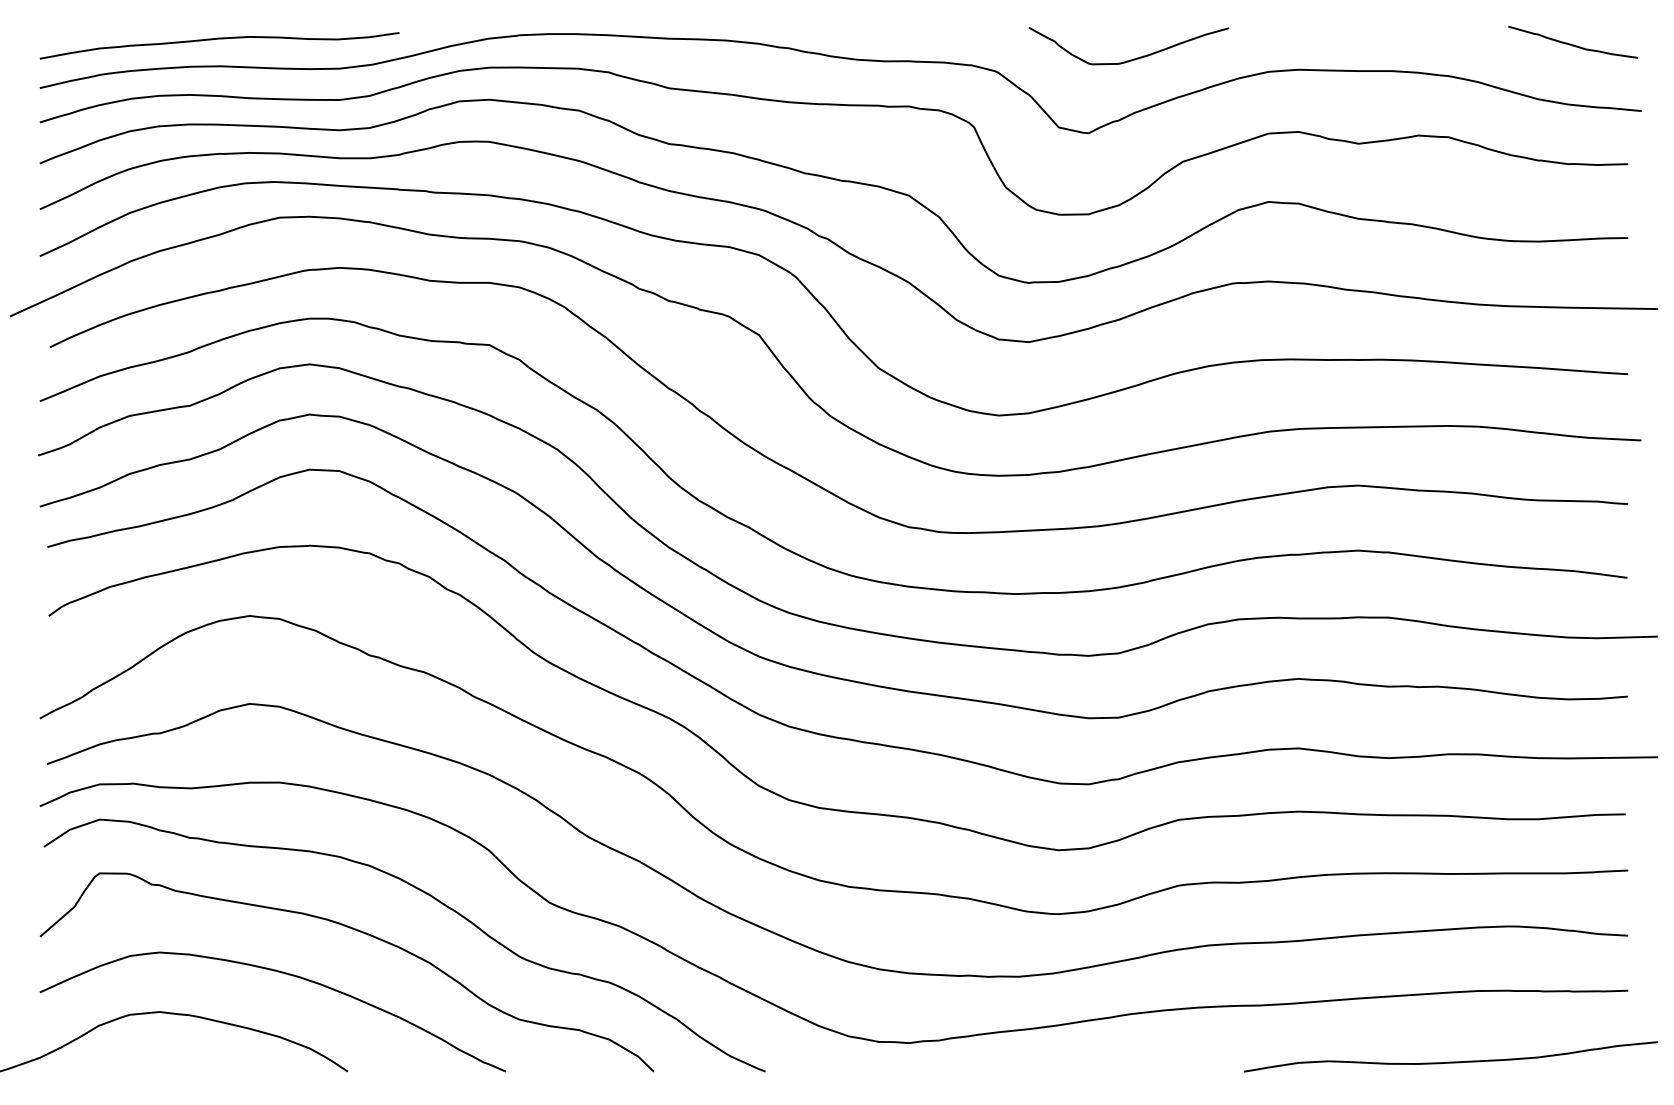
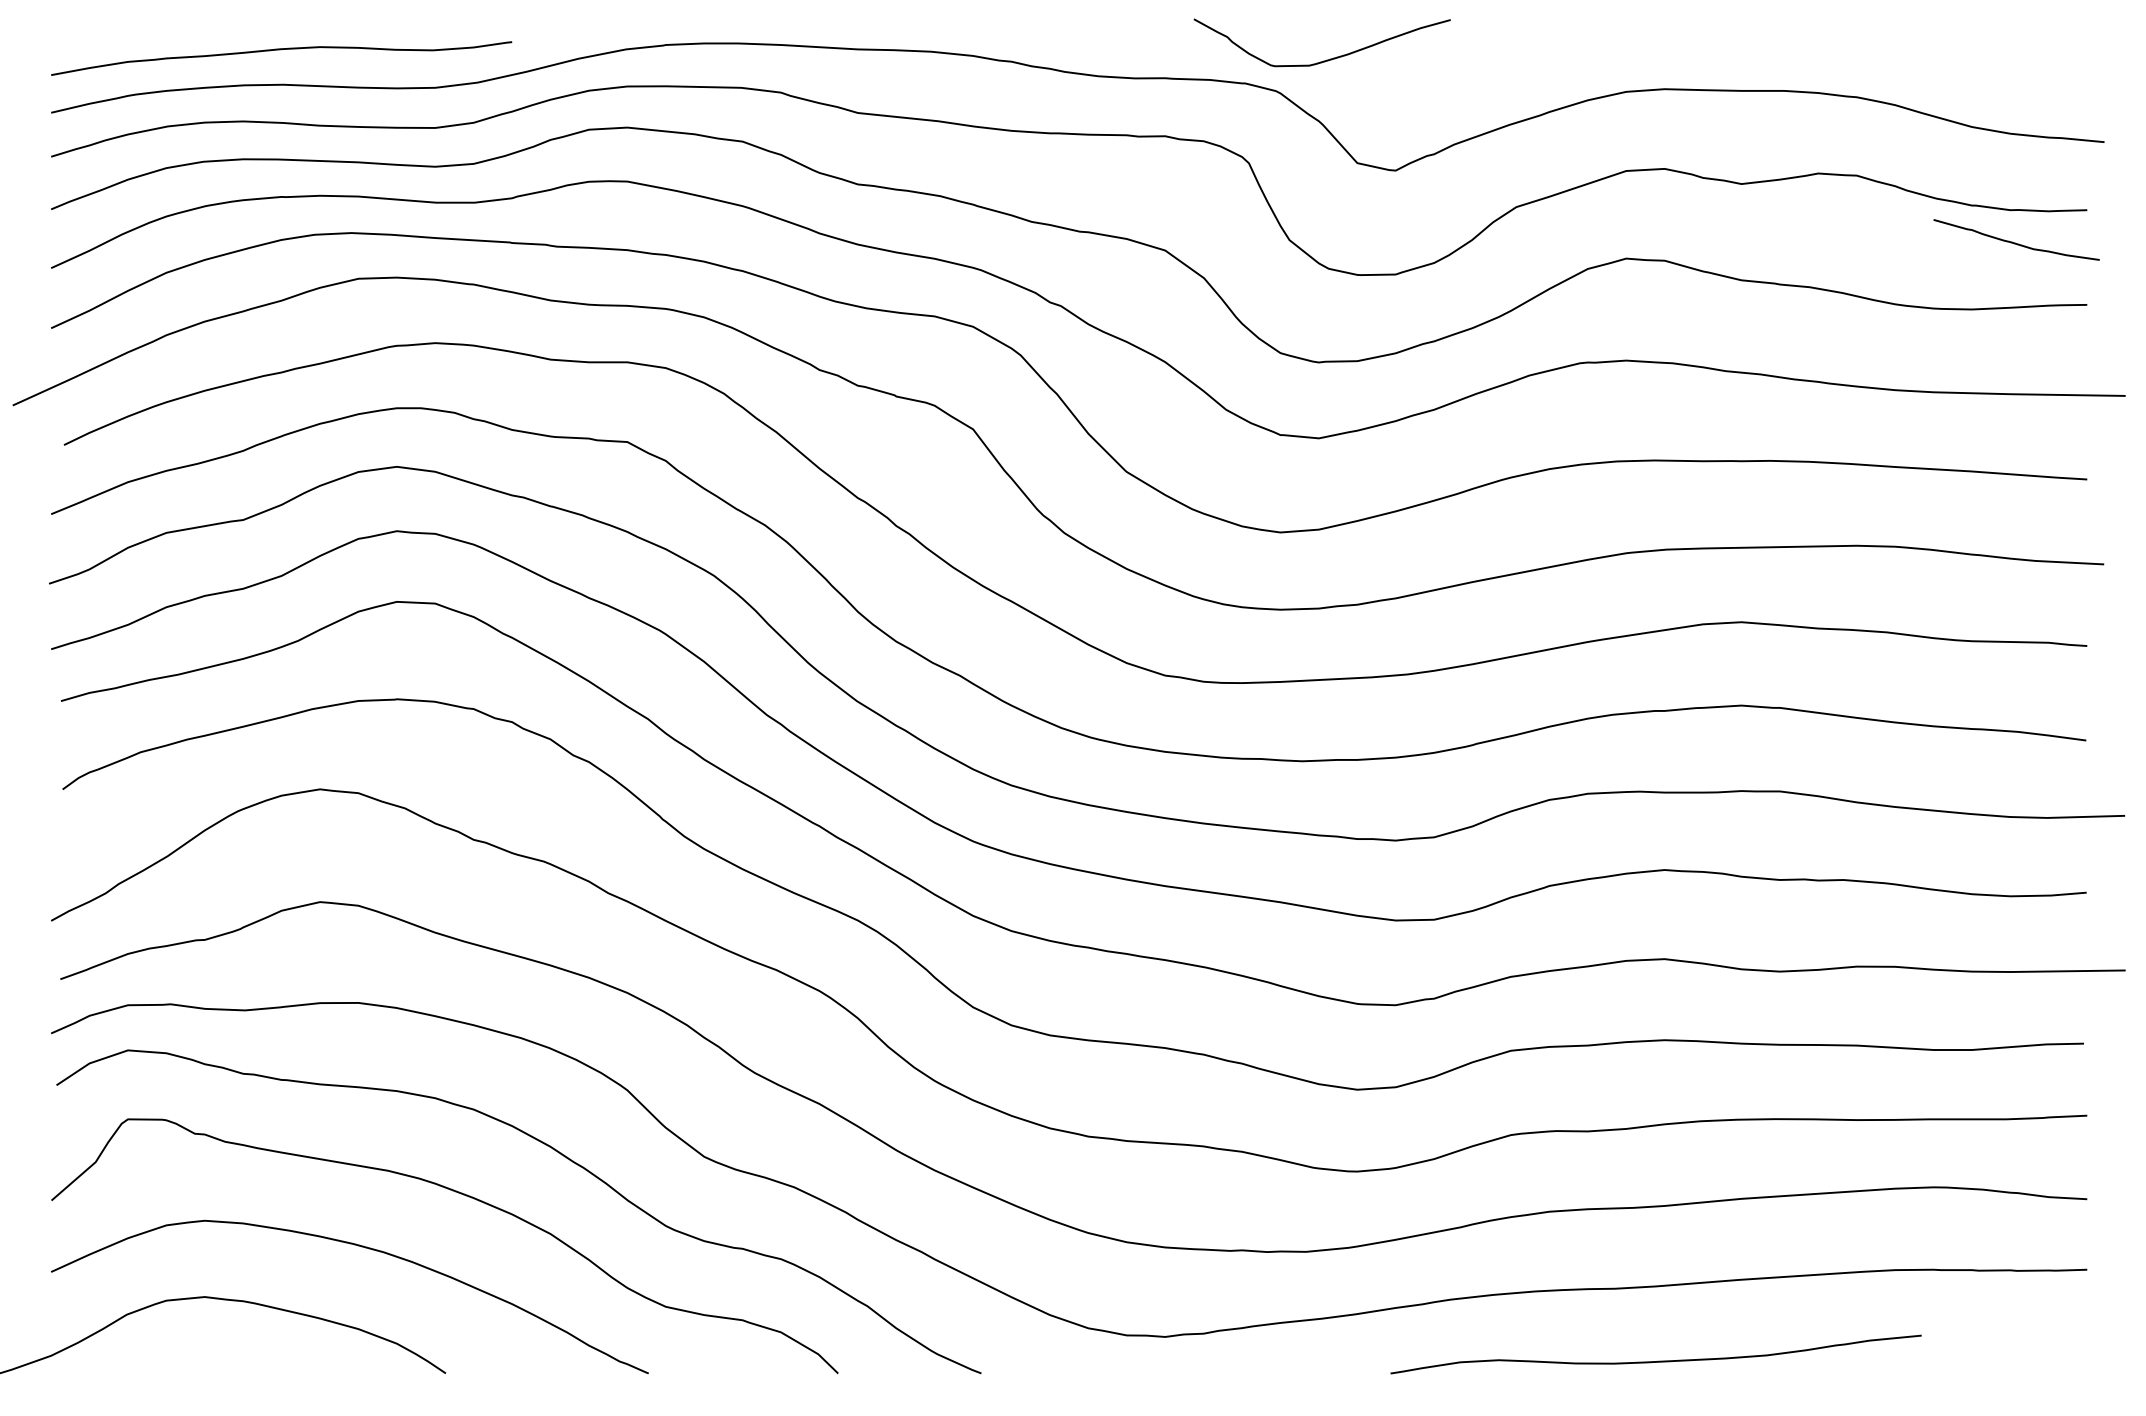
curve: (1572, 44) -> (2015, 242), moved
curve: (1132, 59) -> (1326, 59), moved
curve: (1452, 1061) -> (1658, 1360), moved

